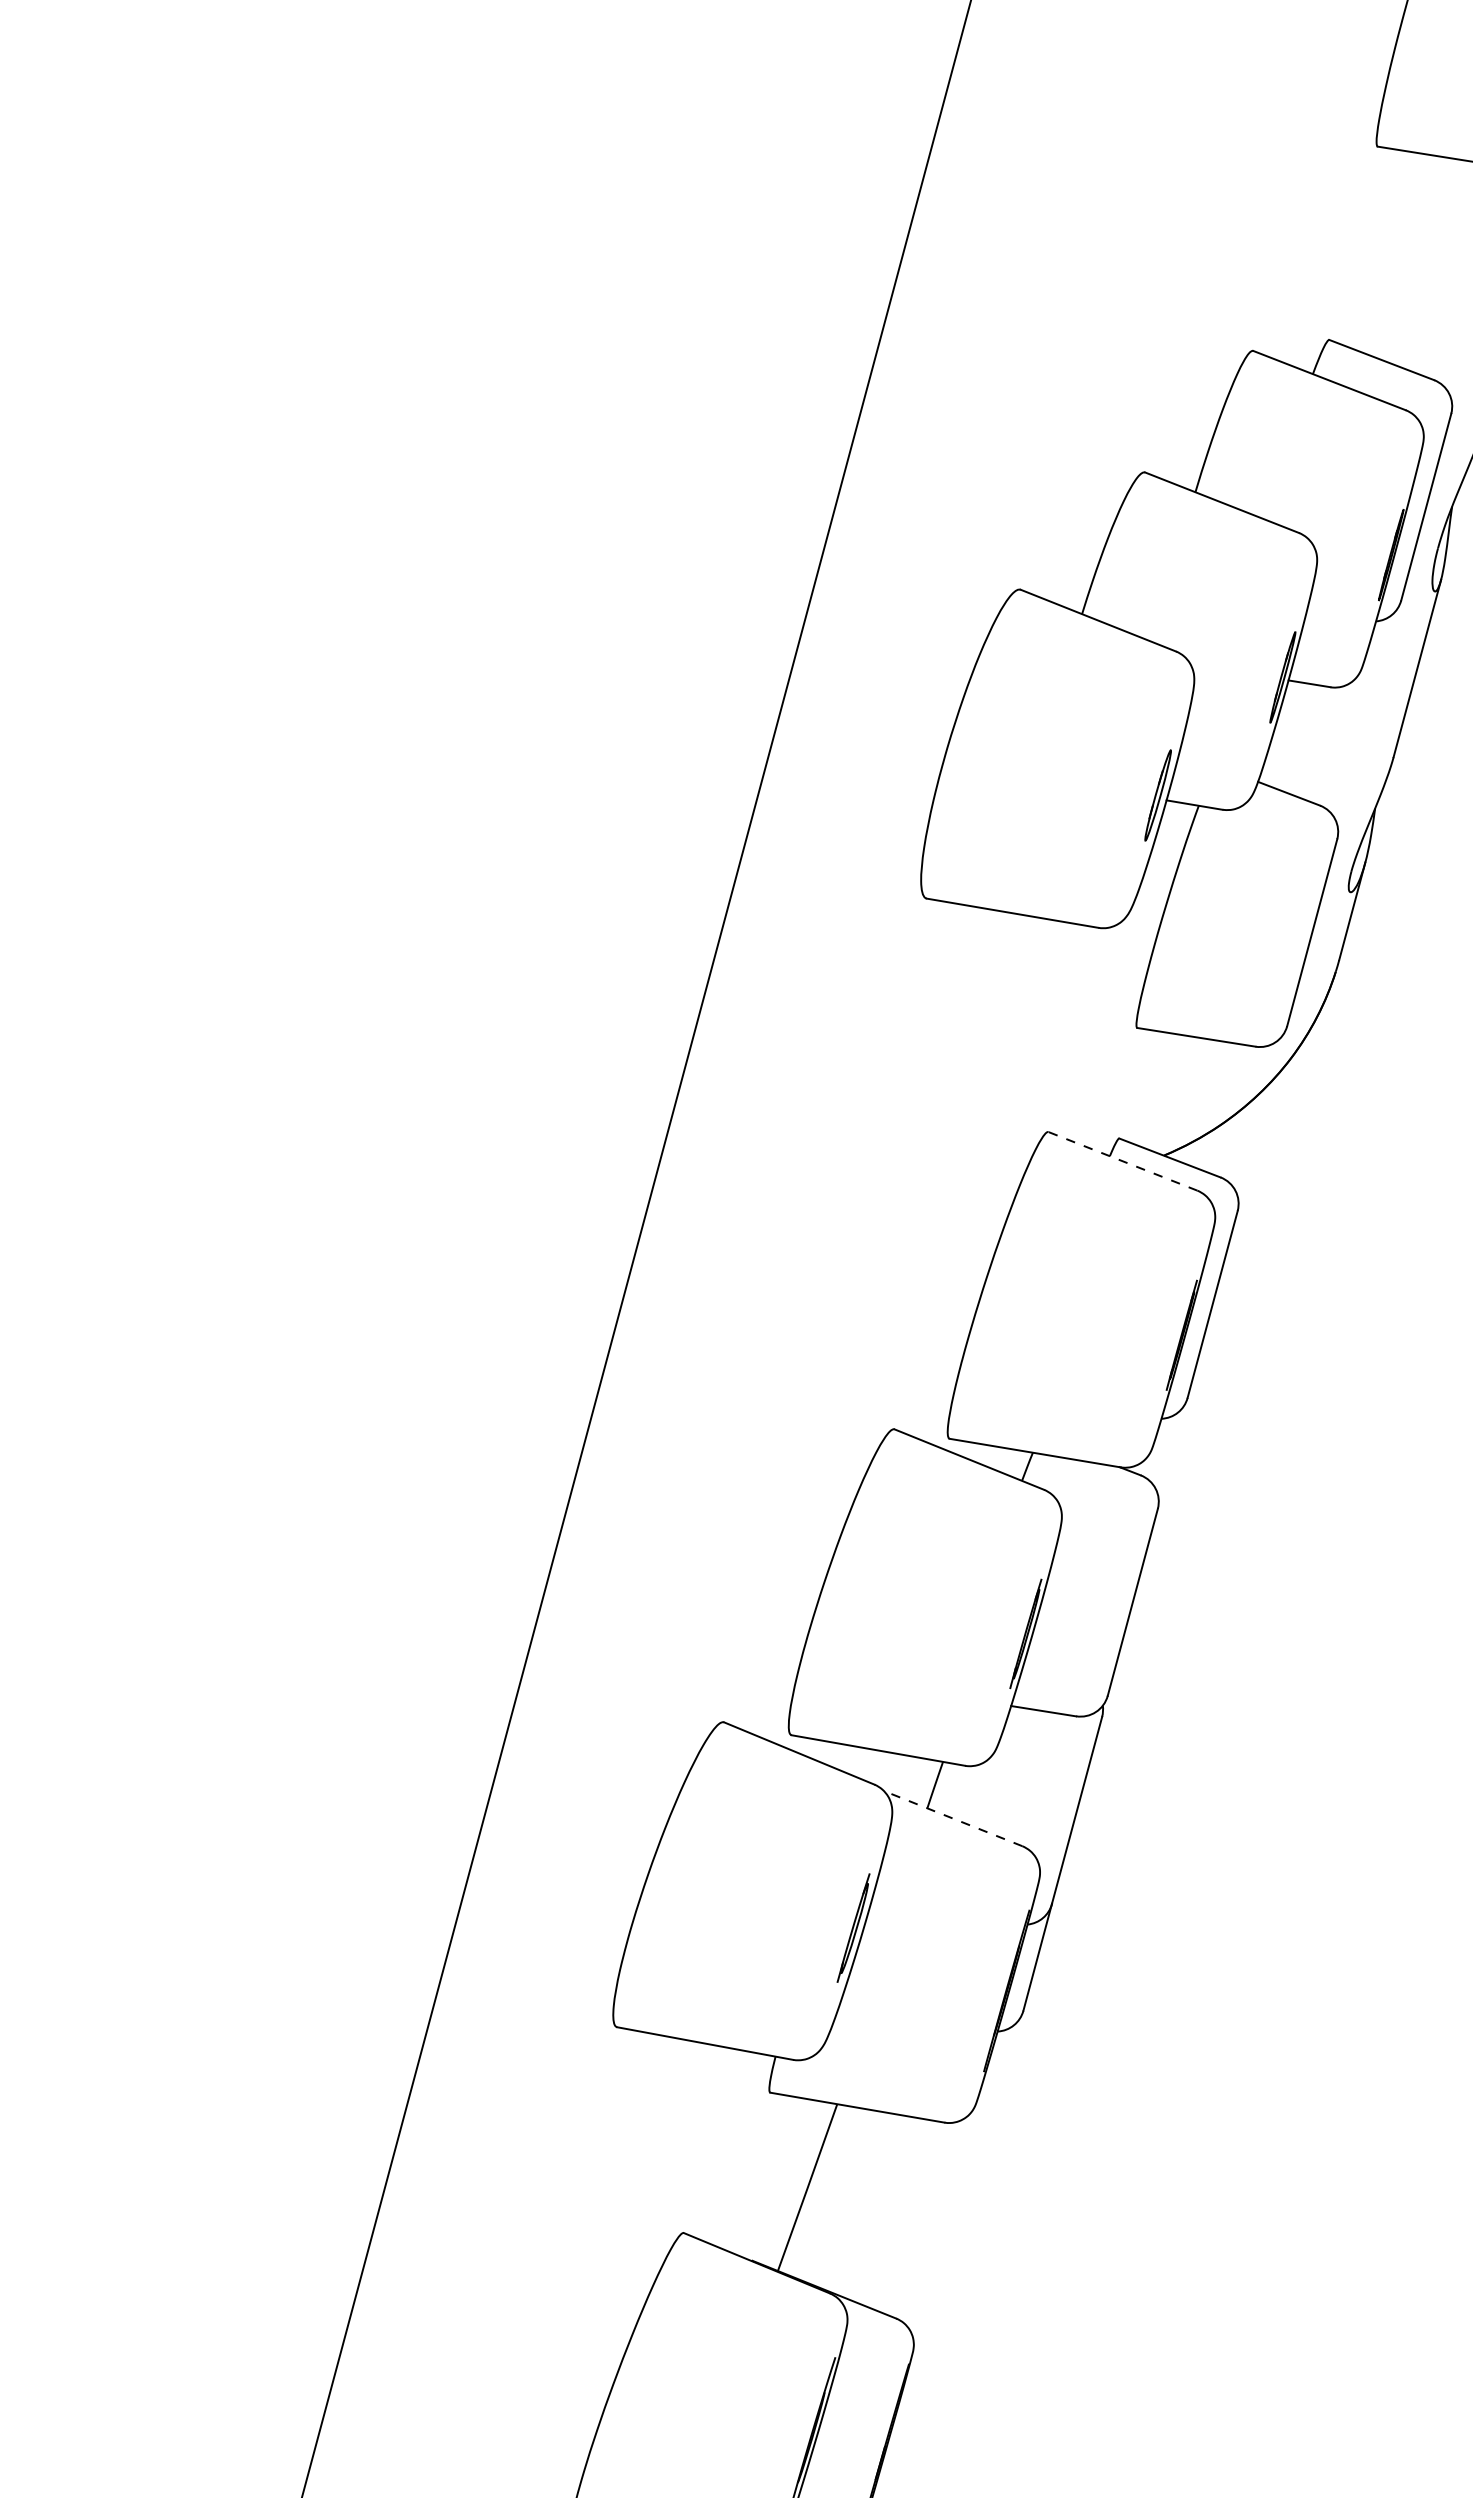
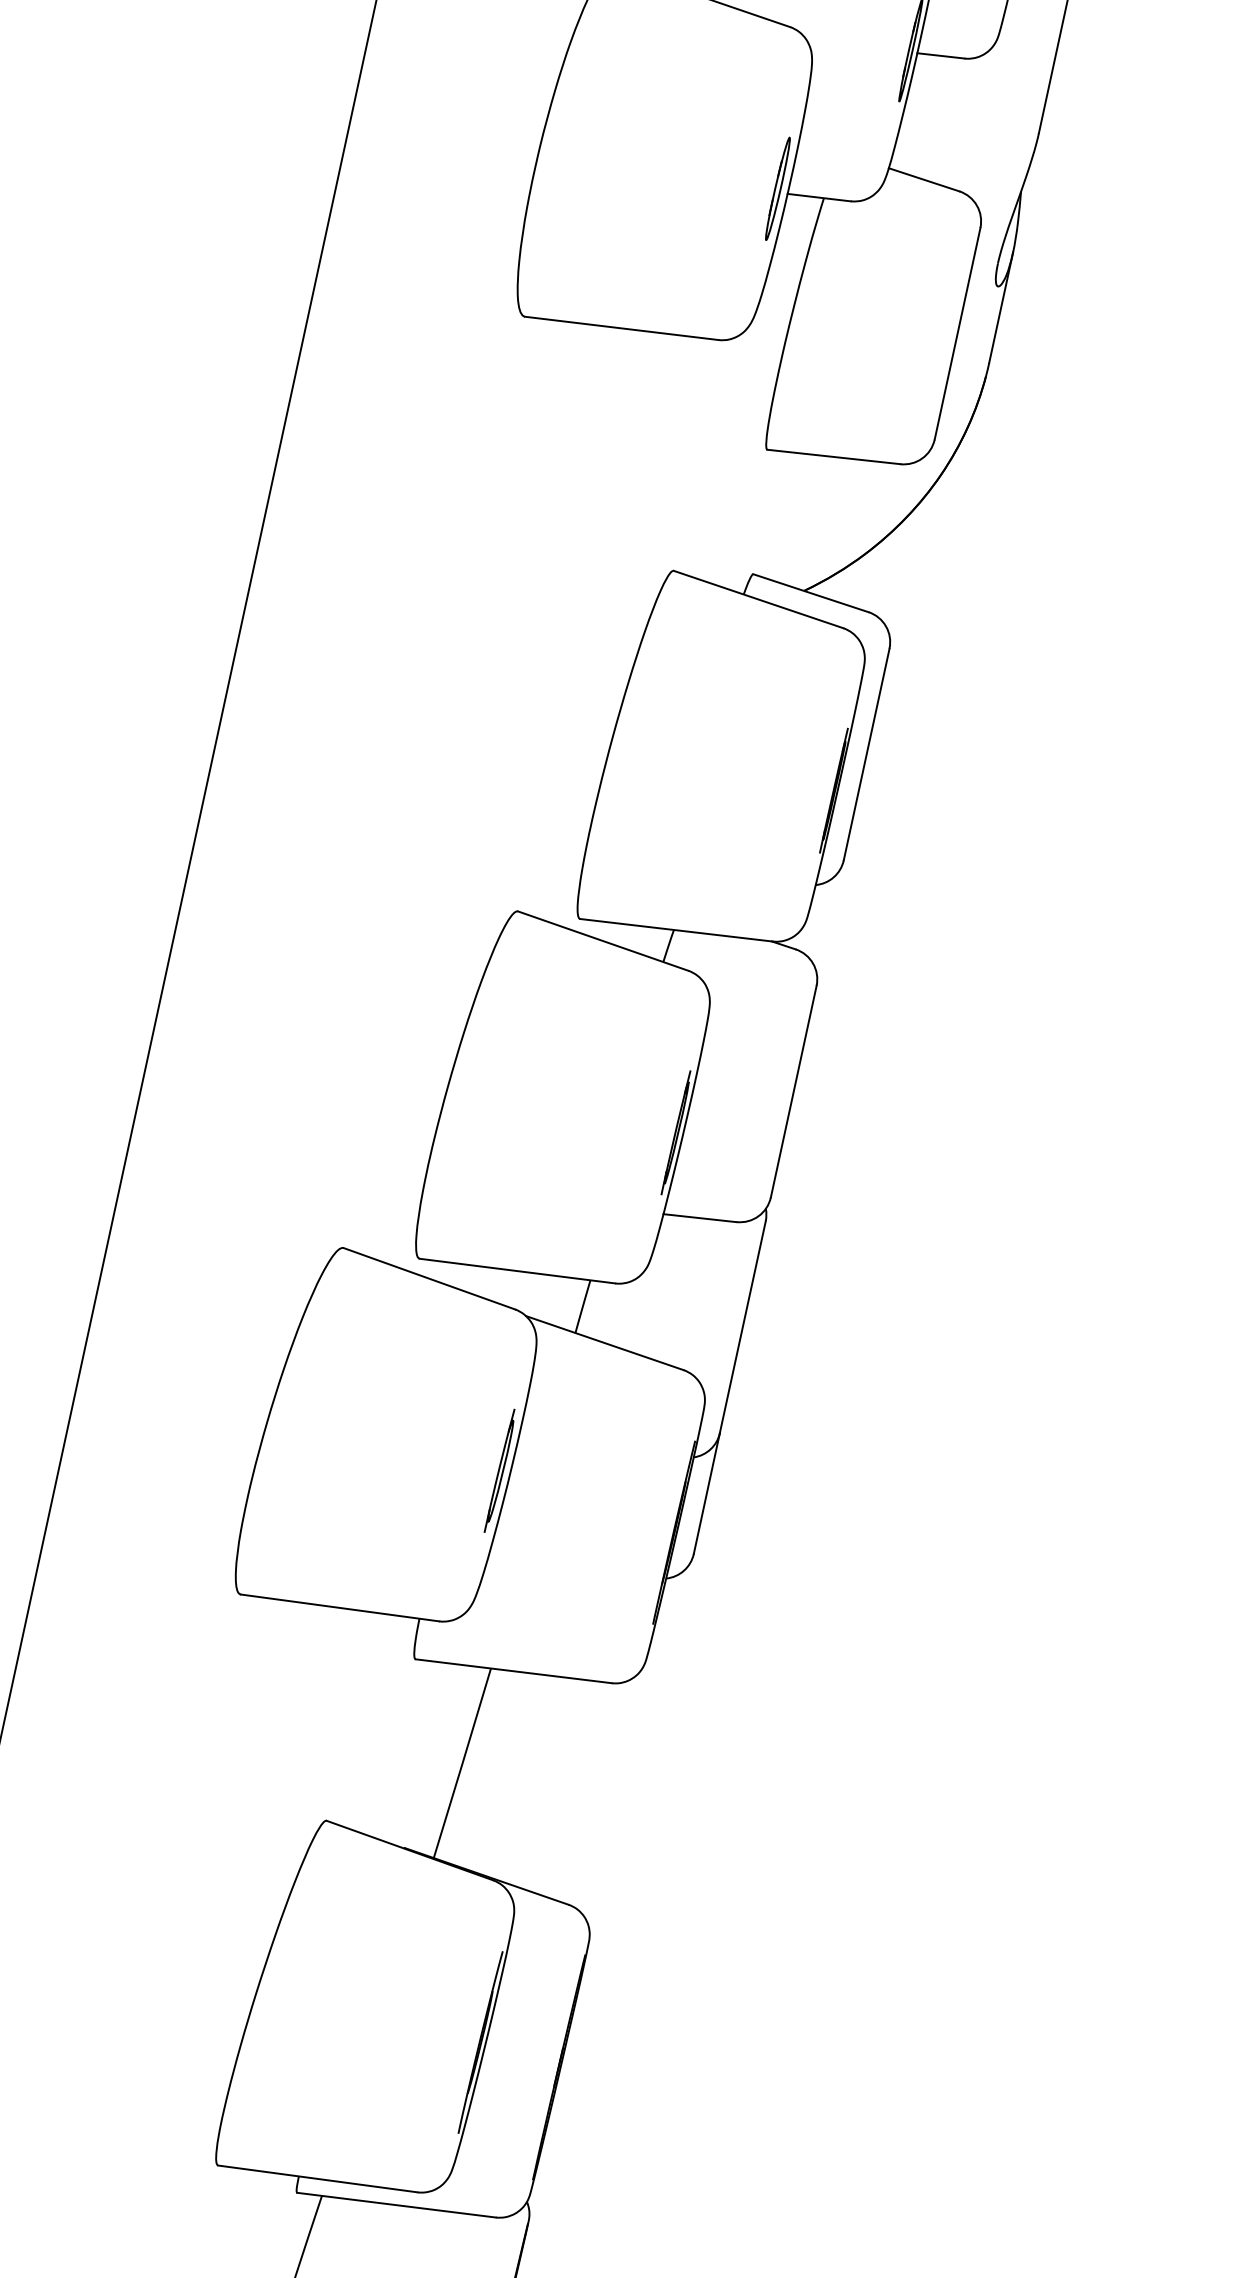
line: (1122, 1161) -> (758, 599), dashed -> solid
line: (952, 1818) -> (604, 1343), dashed -> solid

